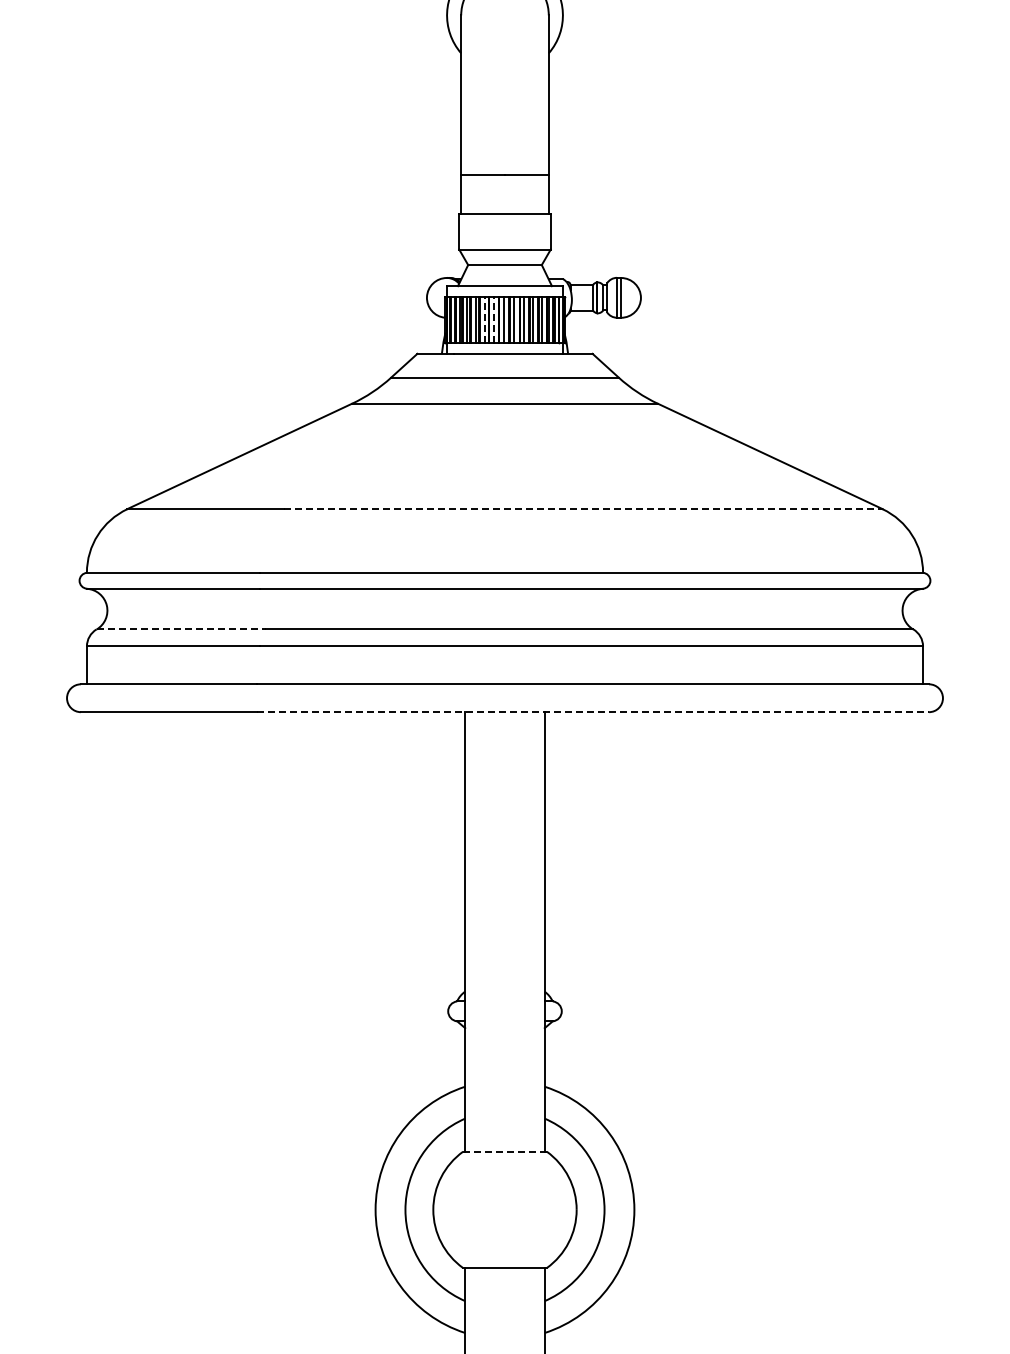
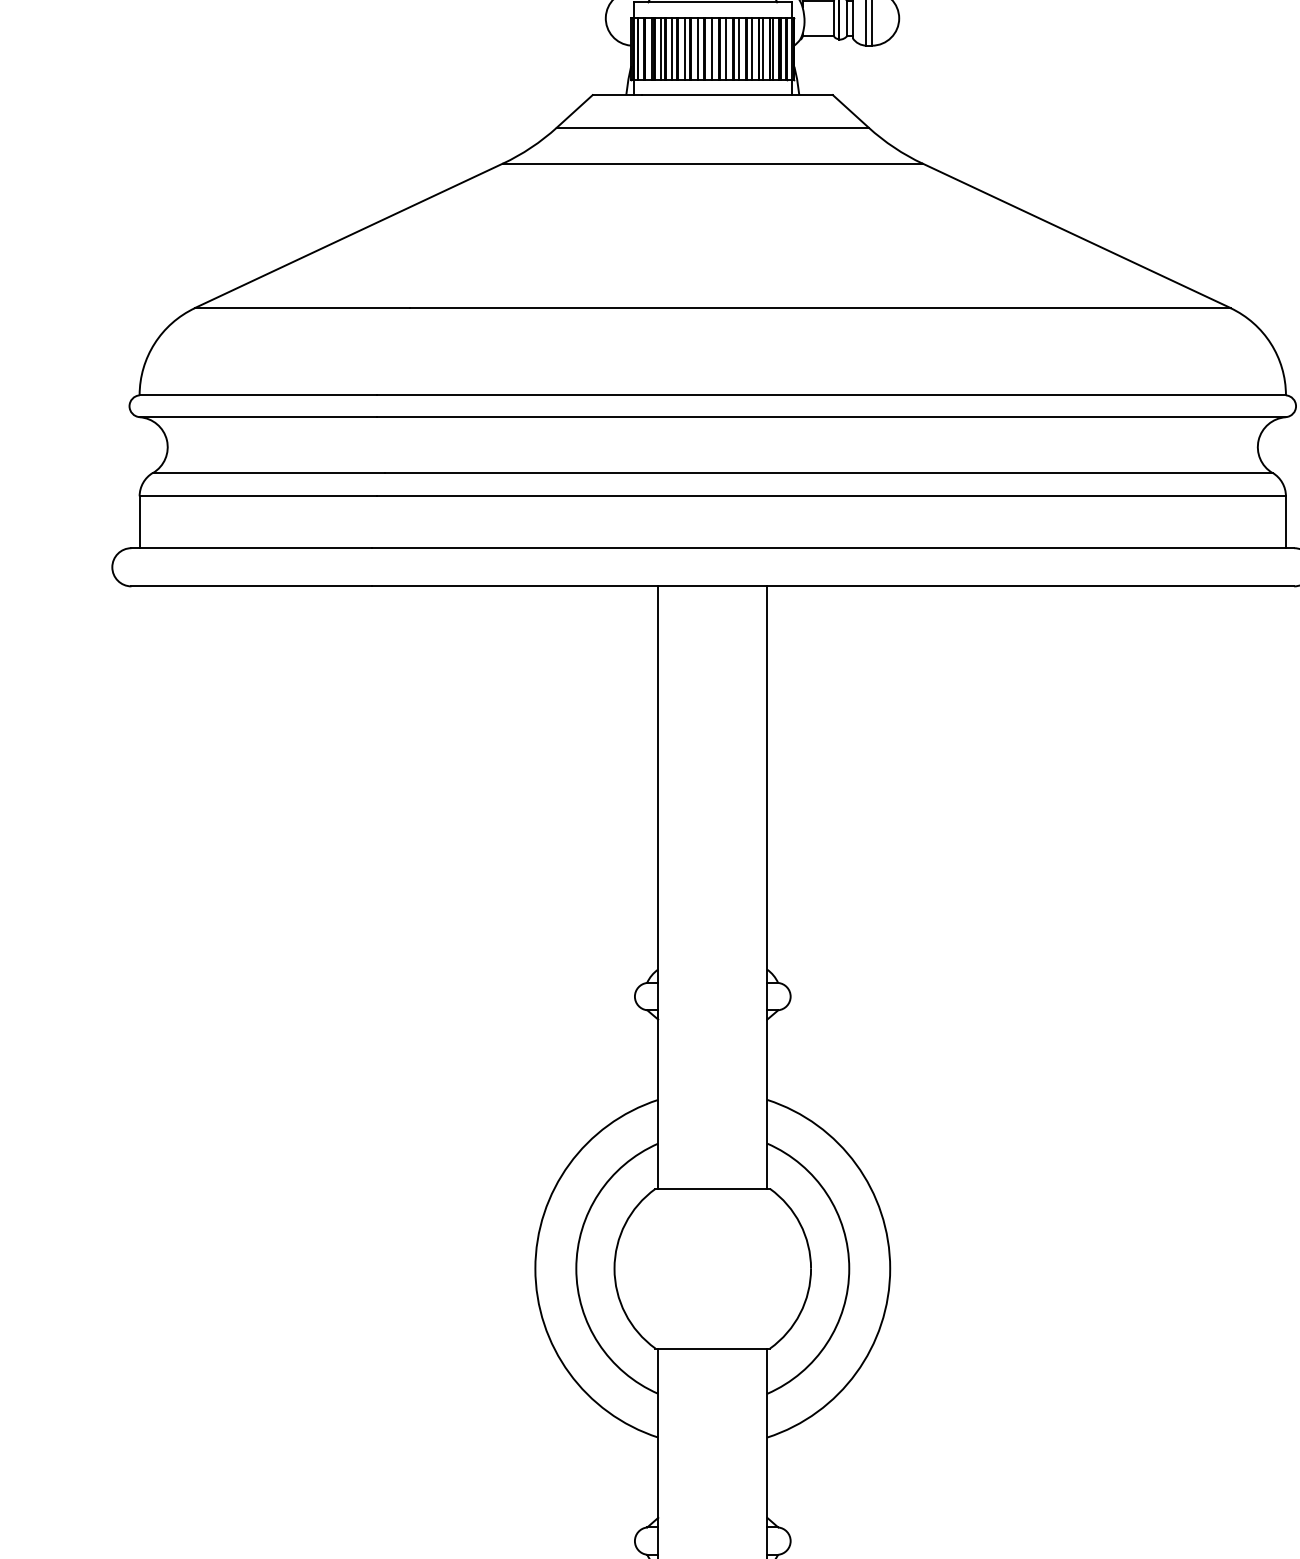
line: (484, 320) -> (684, 49), dashed -> solid
line: (494, 320) -> (698, 49), dashed -> solid
line: (583, 509) -> (820, 308), dashed -> solid
line: (181, 629) -> (269, 473), dashed -> solid
line: (593, 712) -> (834, 586), dashed -> solid
line: (505, 1151) -> (713, 1188), dashed -> solid

